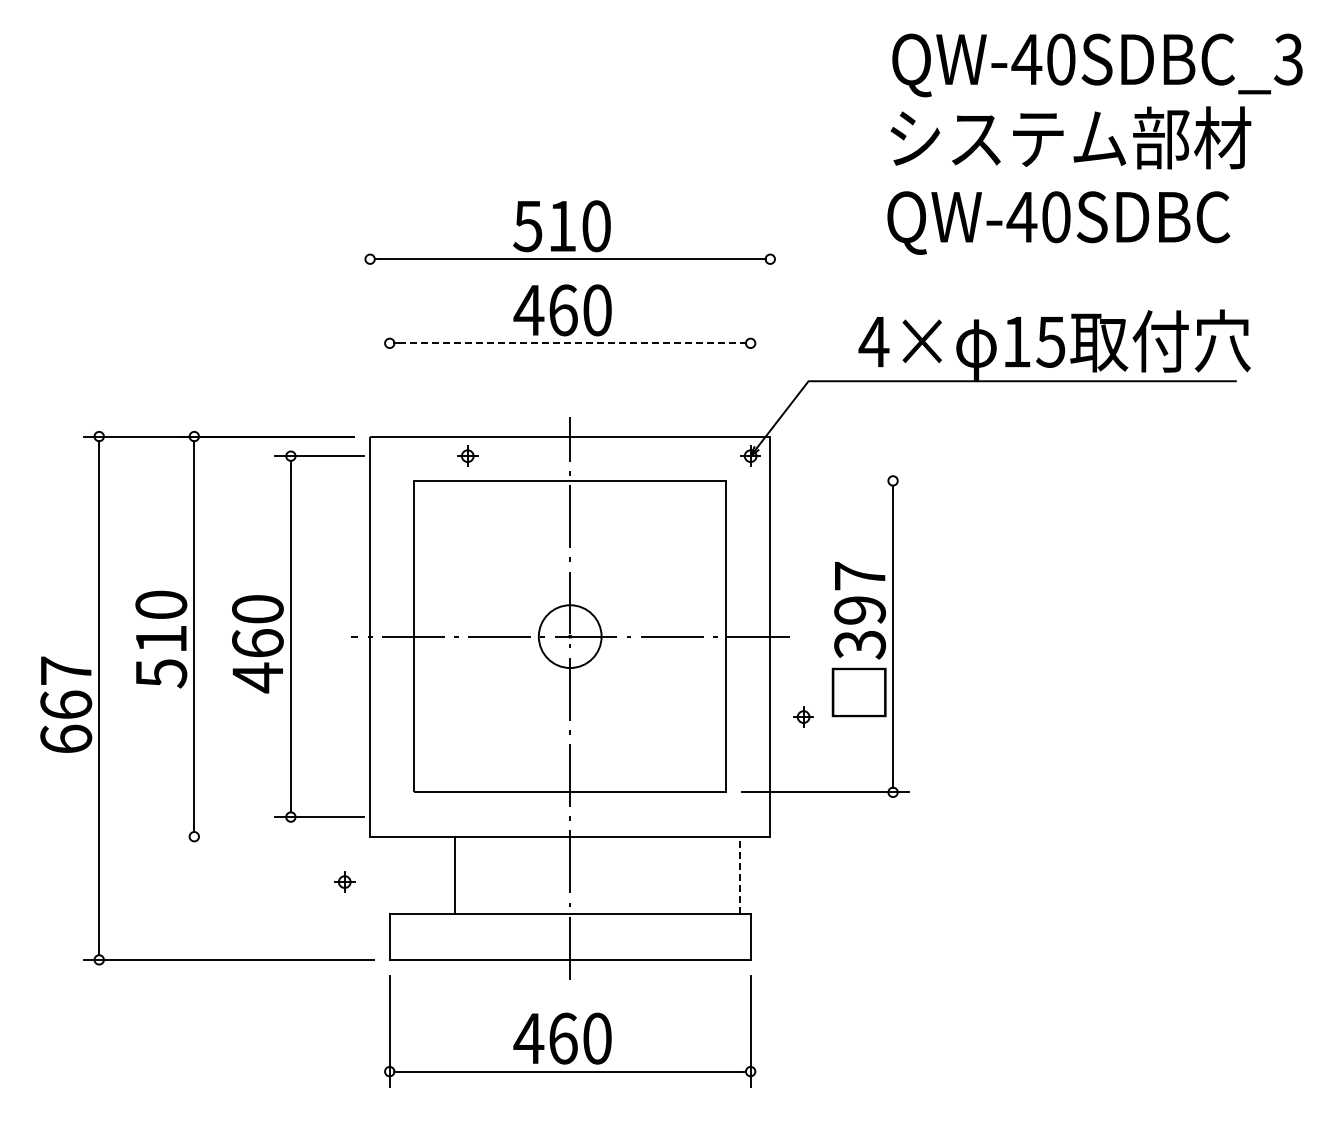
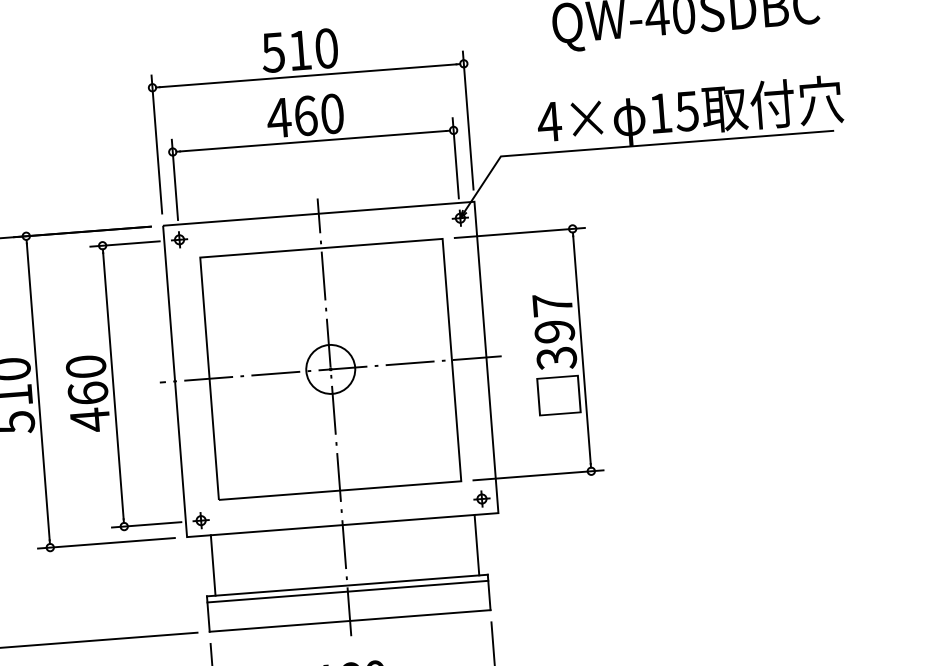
line: (370, 331) -> (157, 143), added
line: (770, 331) -> (468, 120), added
line: (570, 343) -> (313, 141), dashed -> solid
line: (389, 378) -> (174, 179), added
line: (750, 378) -> (455, 157), added
part: (467, 455) -> (179, 239), moved
line: (824, 480) -> (519, 232), added
part: (803, 716) -> (481, 498), moved
line: (266, 836) -> (106, 543), added
line: (454, 875) -> (213, 565), moved
line: (739, 875) -> (476, 545), dashed -> solid
part: (344, 881) -> (200, 520), moved
line: (569, 922) -> (347, 591), added

